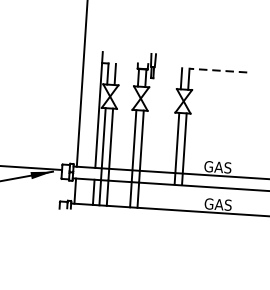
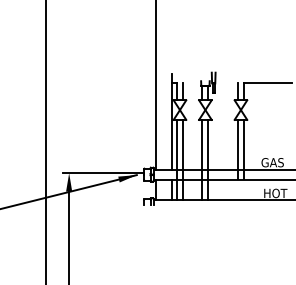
line: (217, 70) -> (267, 82), dashed -> solid
text: (218, 204) -> (275, 193), GAS -> HOT

